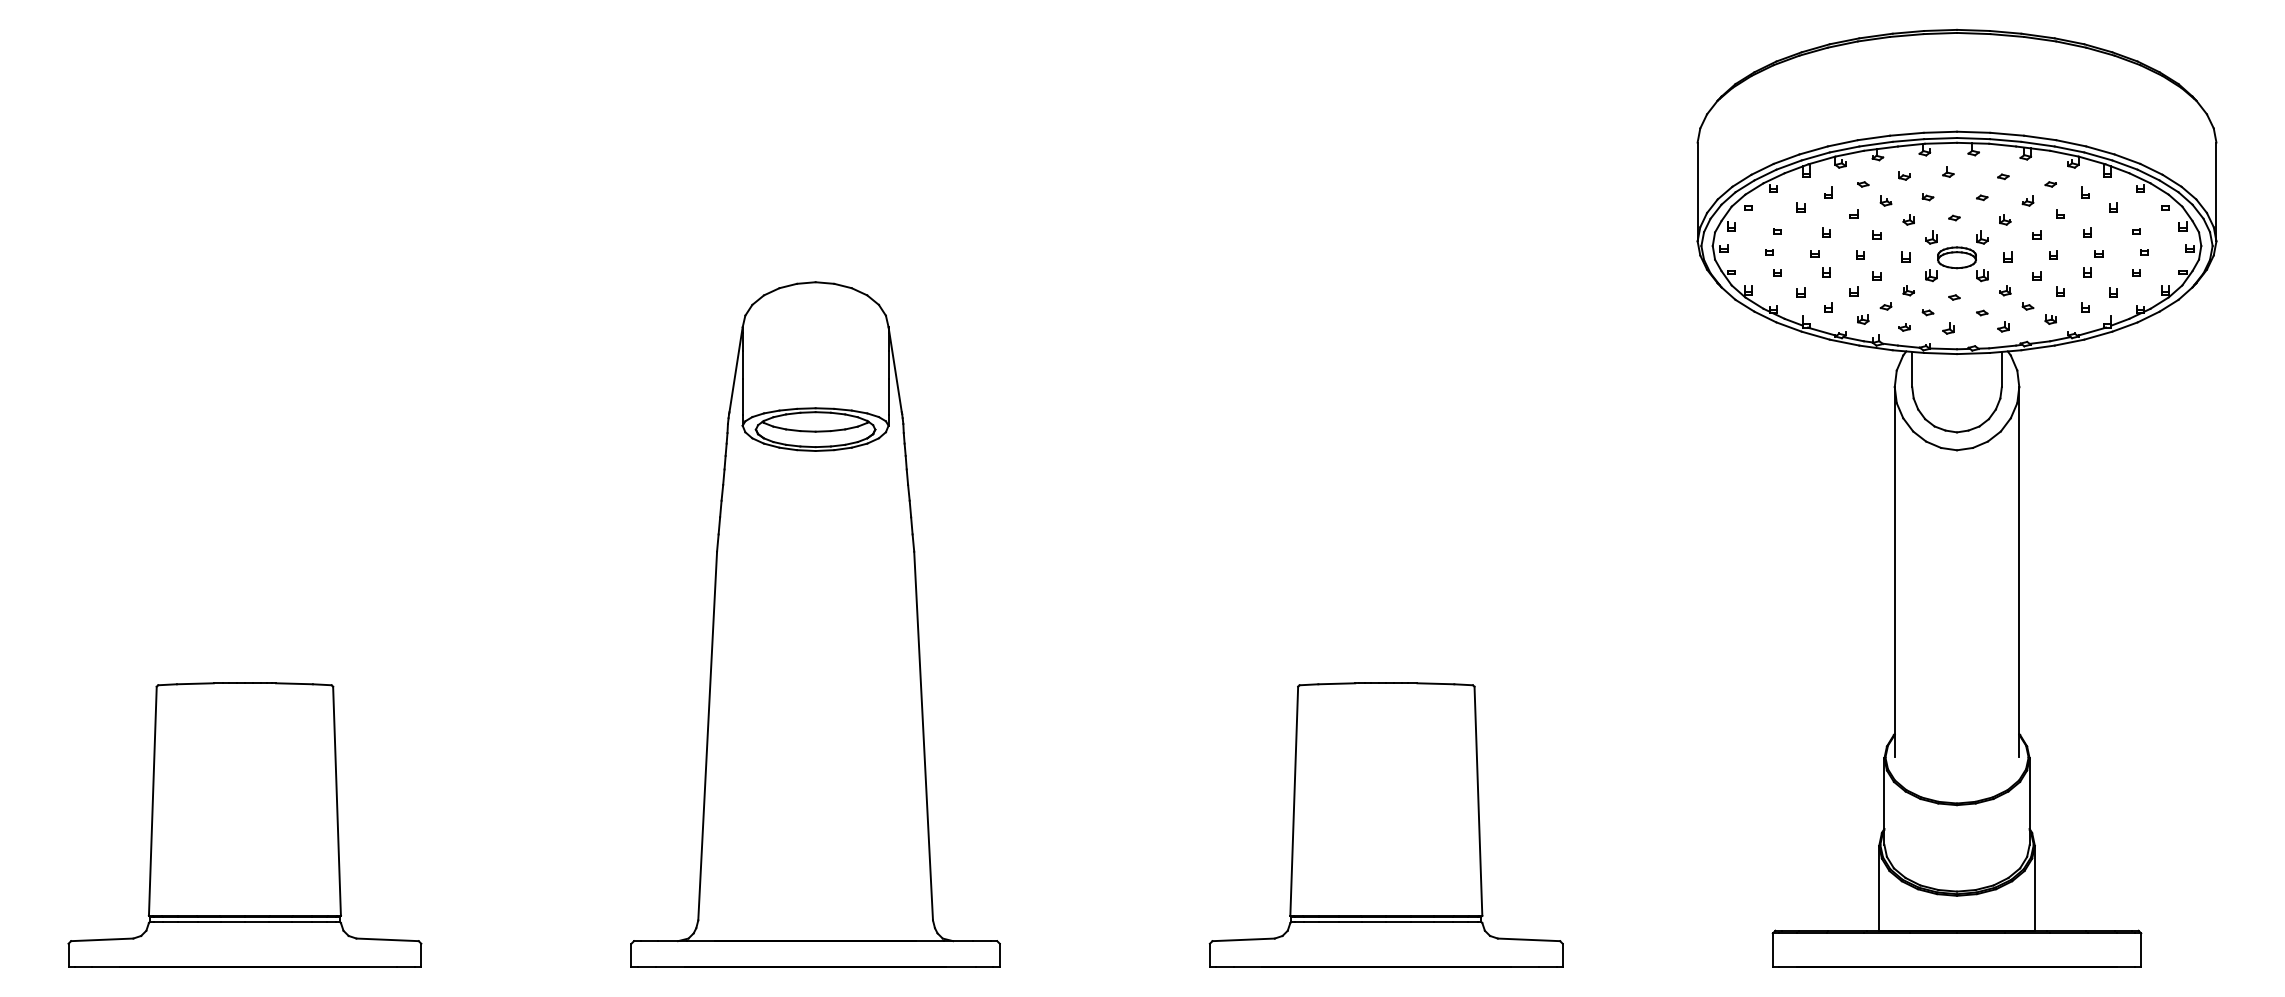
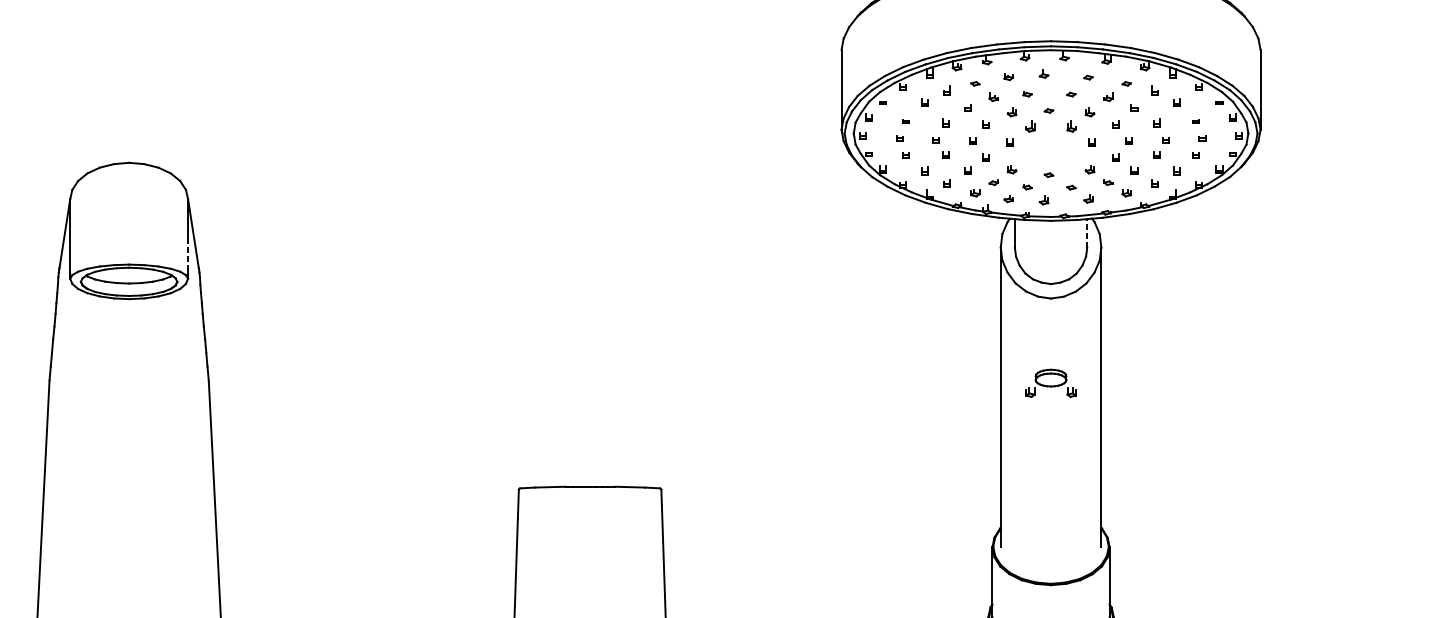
part: (1956, 264) -> (1050, 383), moved
line: (2001, 369) -> (1086, 233), solid -> dashed
line: (888, 396) -> (188, 255), solid -> dashed

